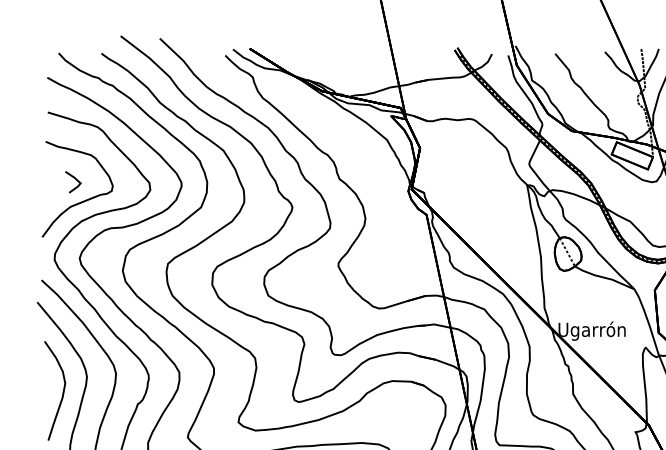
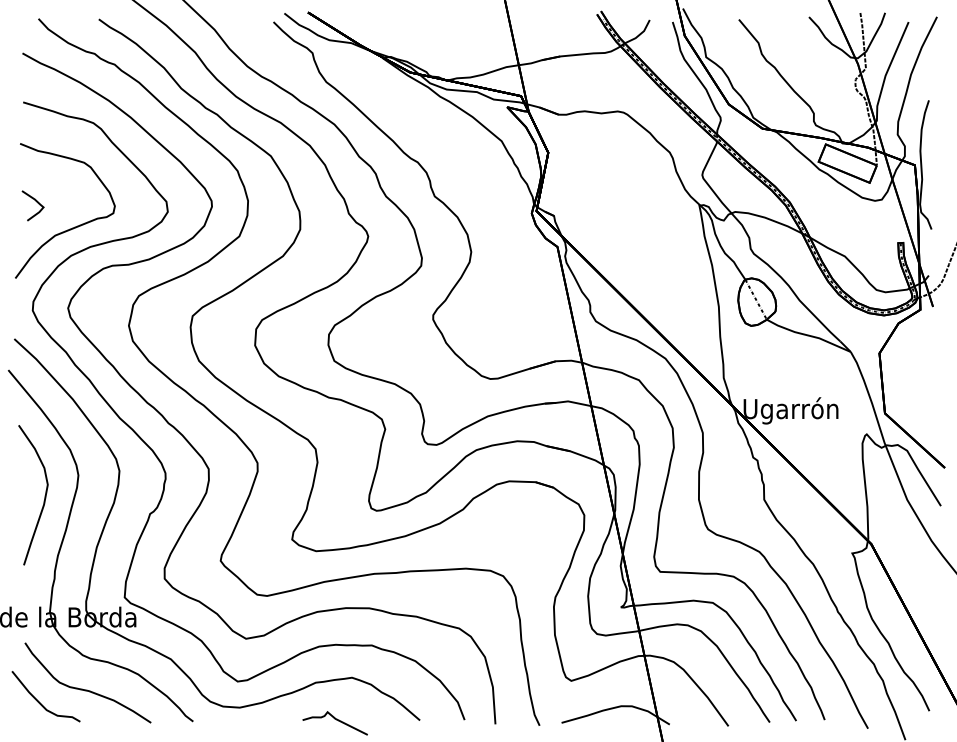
curve: (74, 179) -> (35, 201), moved

